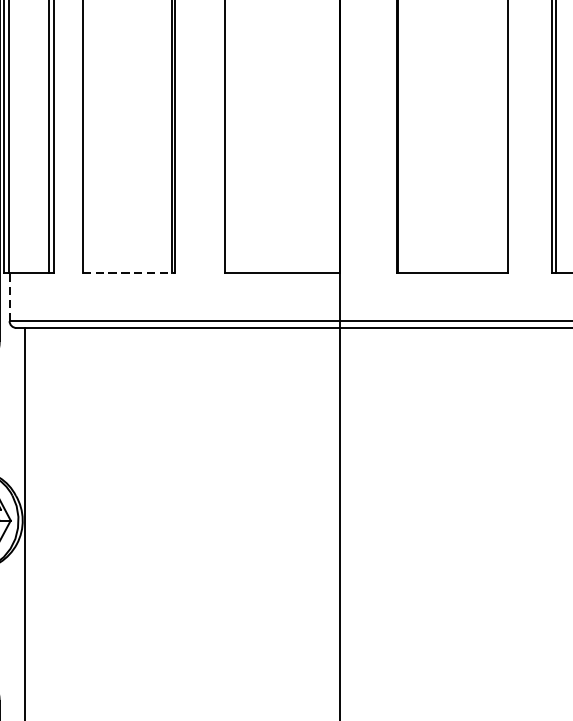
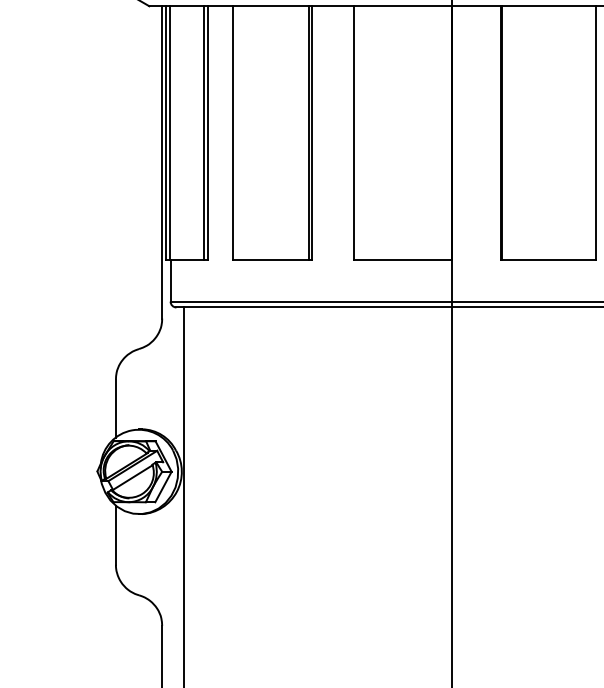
line: (129, 272) -> (272, 260), dashed -> solid
line: (9, 296) -> (170, 280), dashed -> solid

